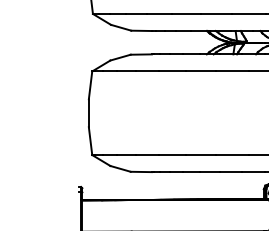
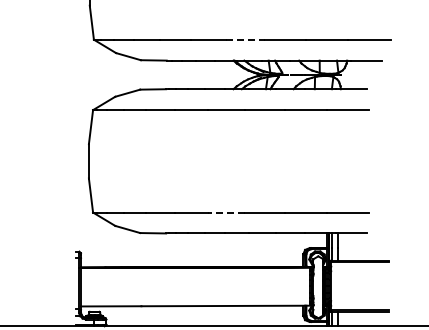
line: (216, 13) -> (245, 39), solid -> dashed
line: (201, 155) -> (226, 212), solid -> dashed

